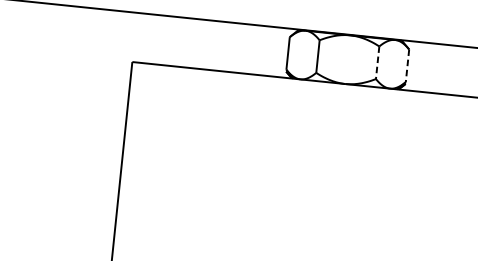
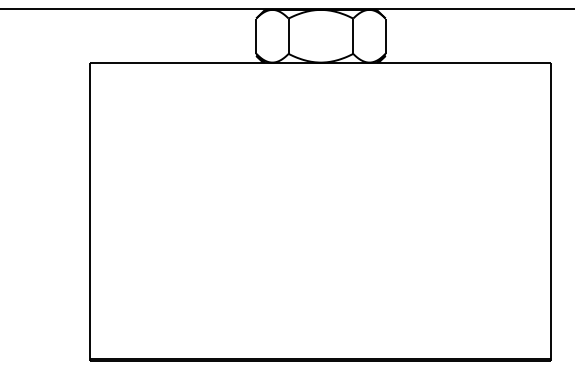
line: (377, 63) -> (353, 36), dashed -> solid
line: (407, 66) -> (385, 36), dashed -> solid

